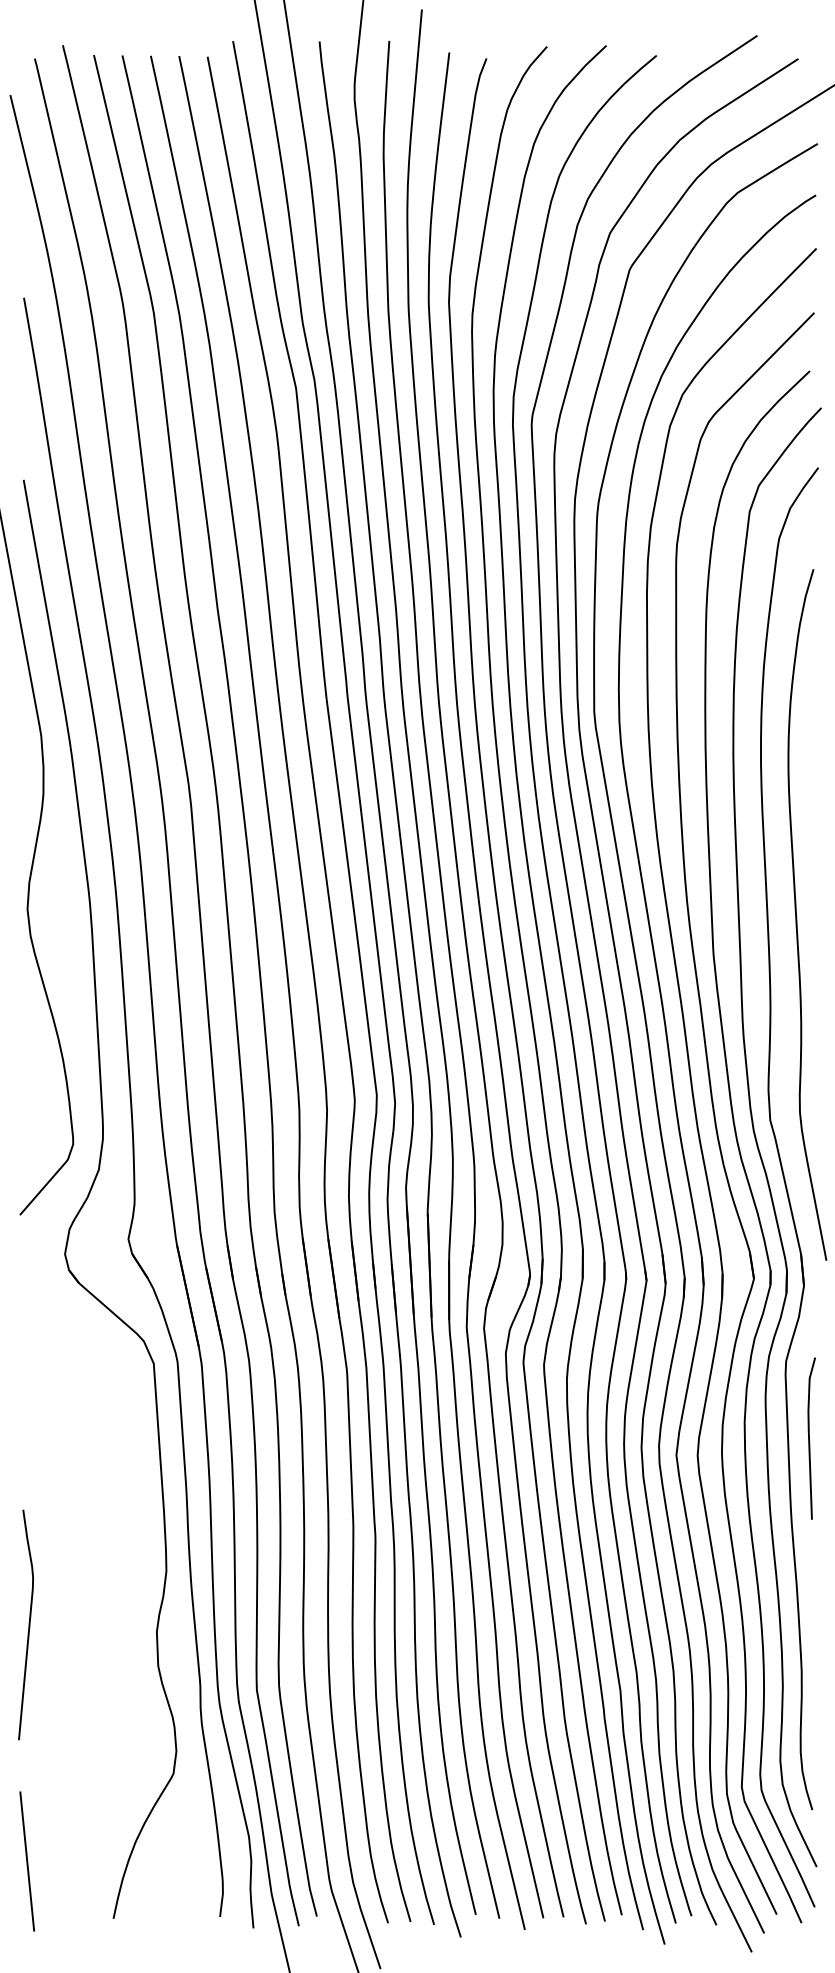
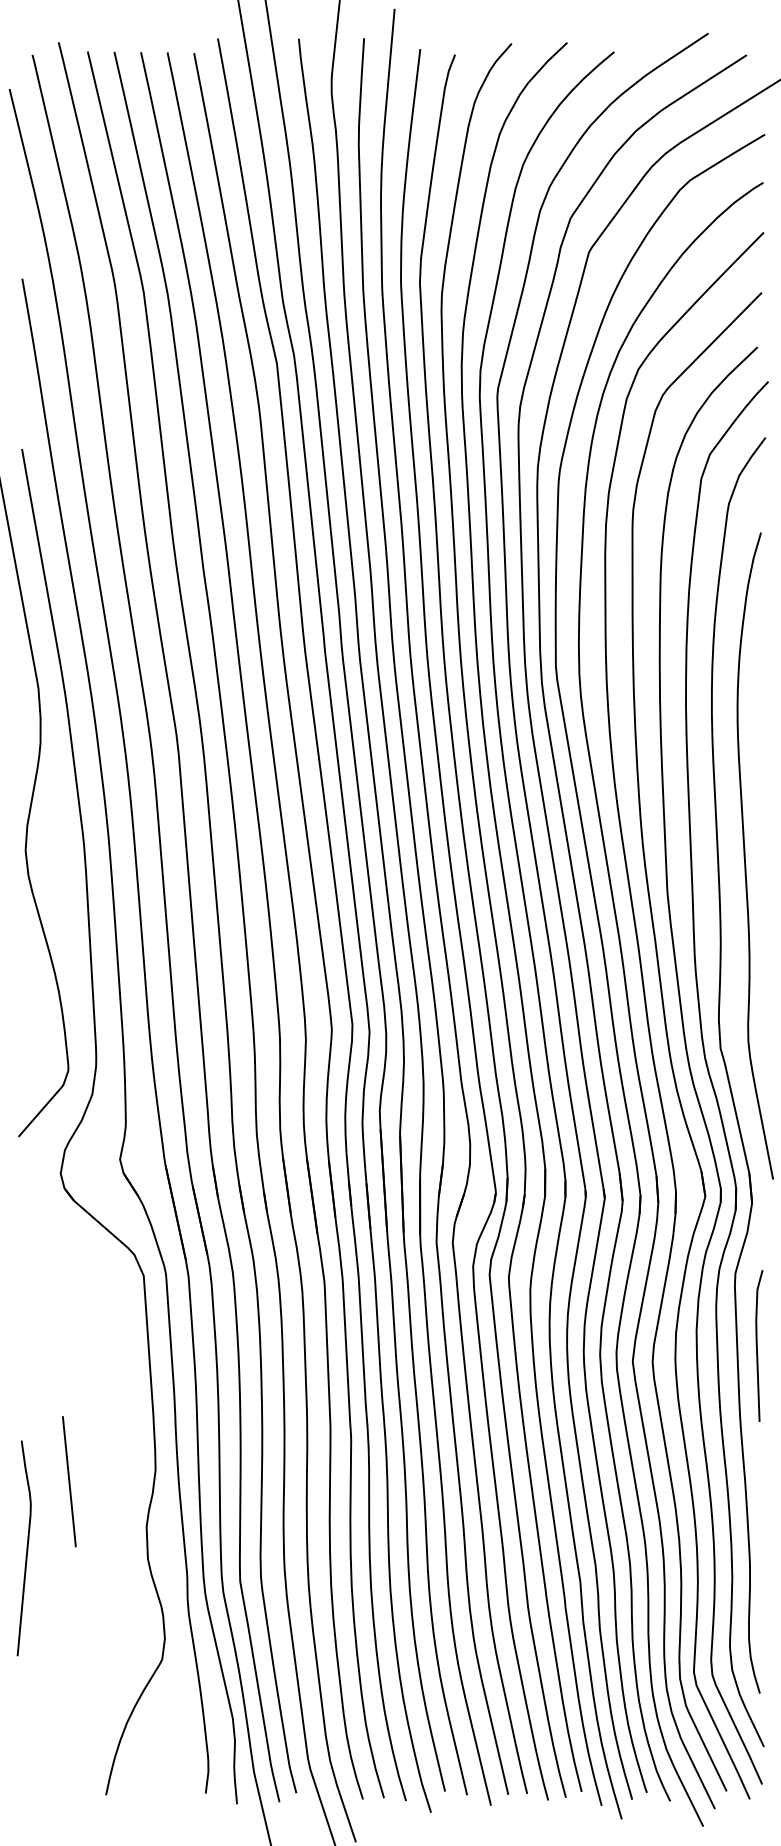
curve: (28, 1625) -> (26, 1548), moved
line: (27, 1861) -> (69, 1481), moved

